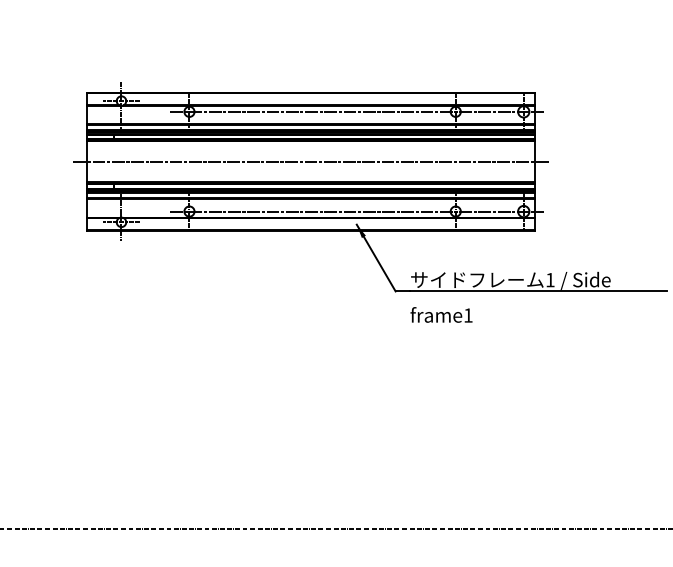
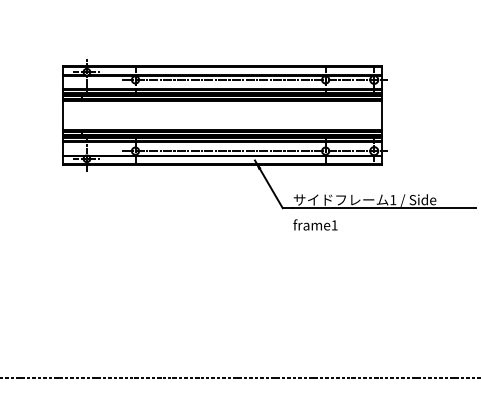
line: (311, 161) -> (222, 115), removed

